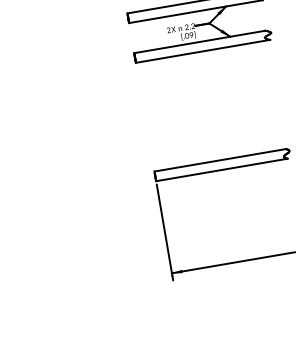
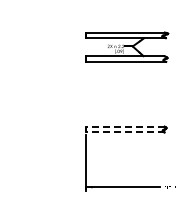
line: (220, 159) -> (125, 126), solid -> dashed
line: (221, 170) -> (125, 132), solid -> dashed

